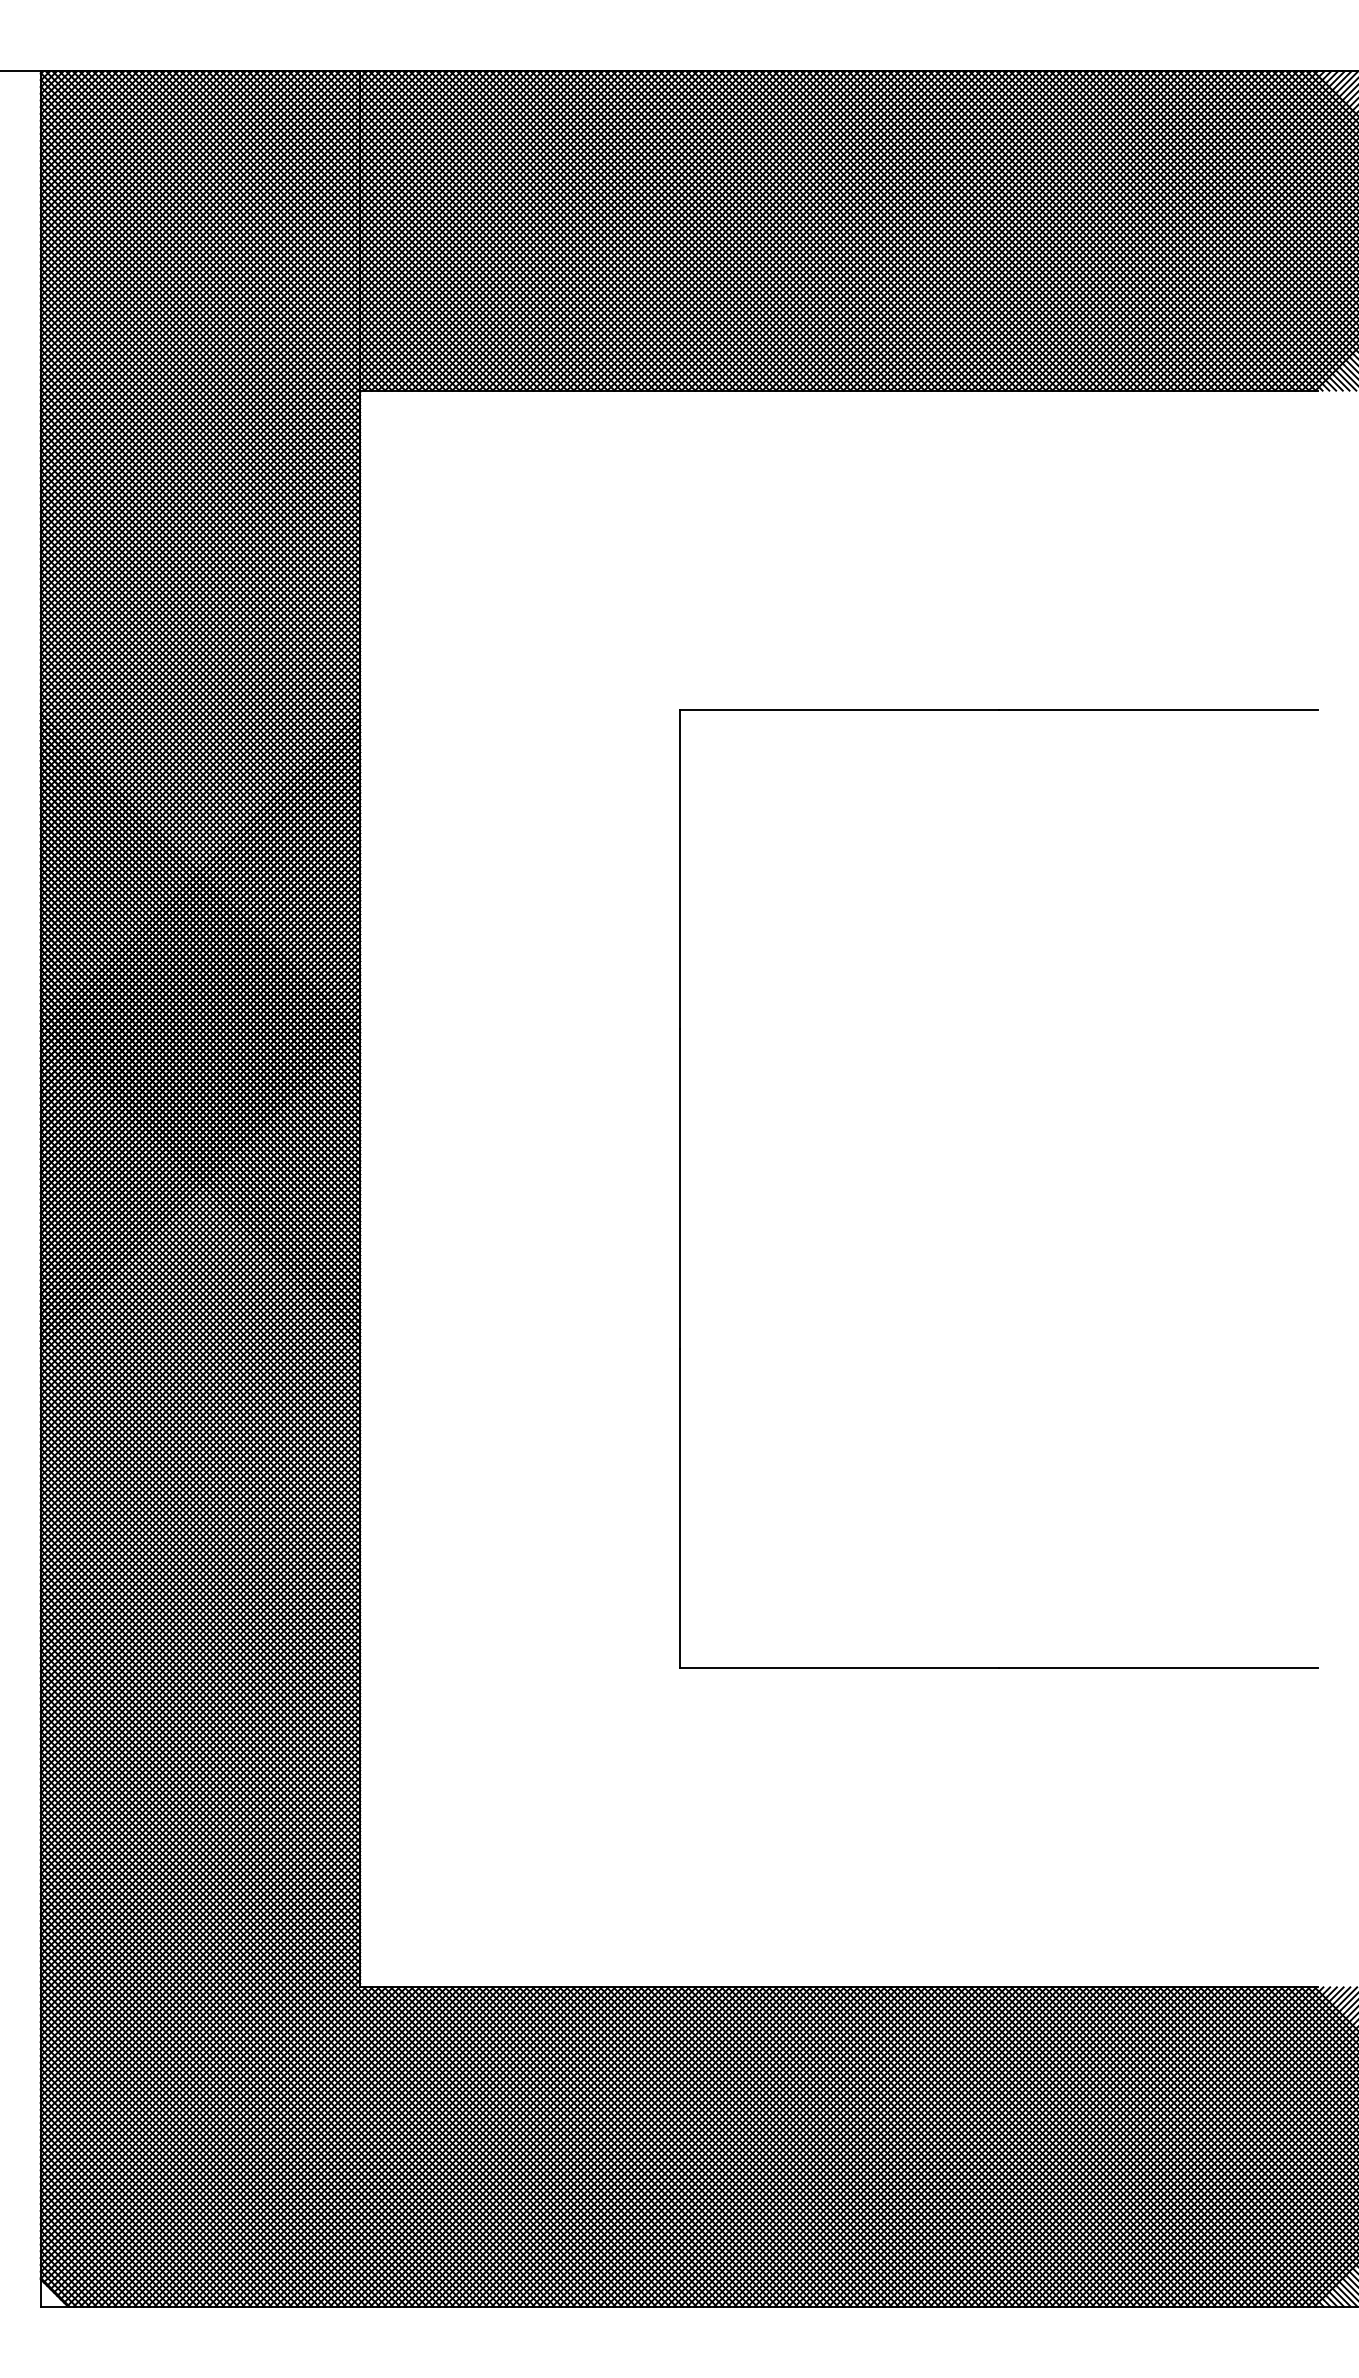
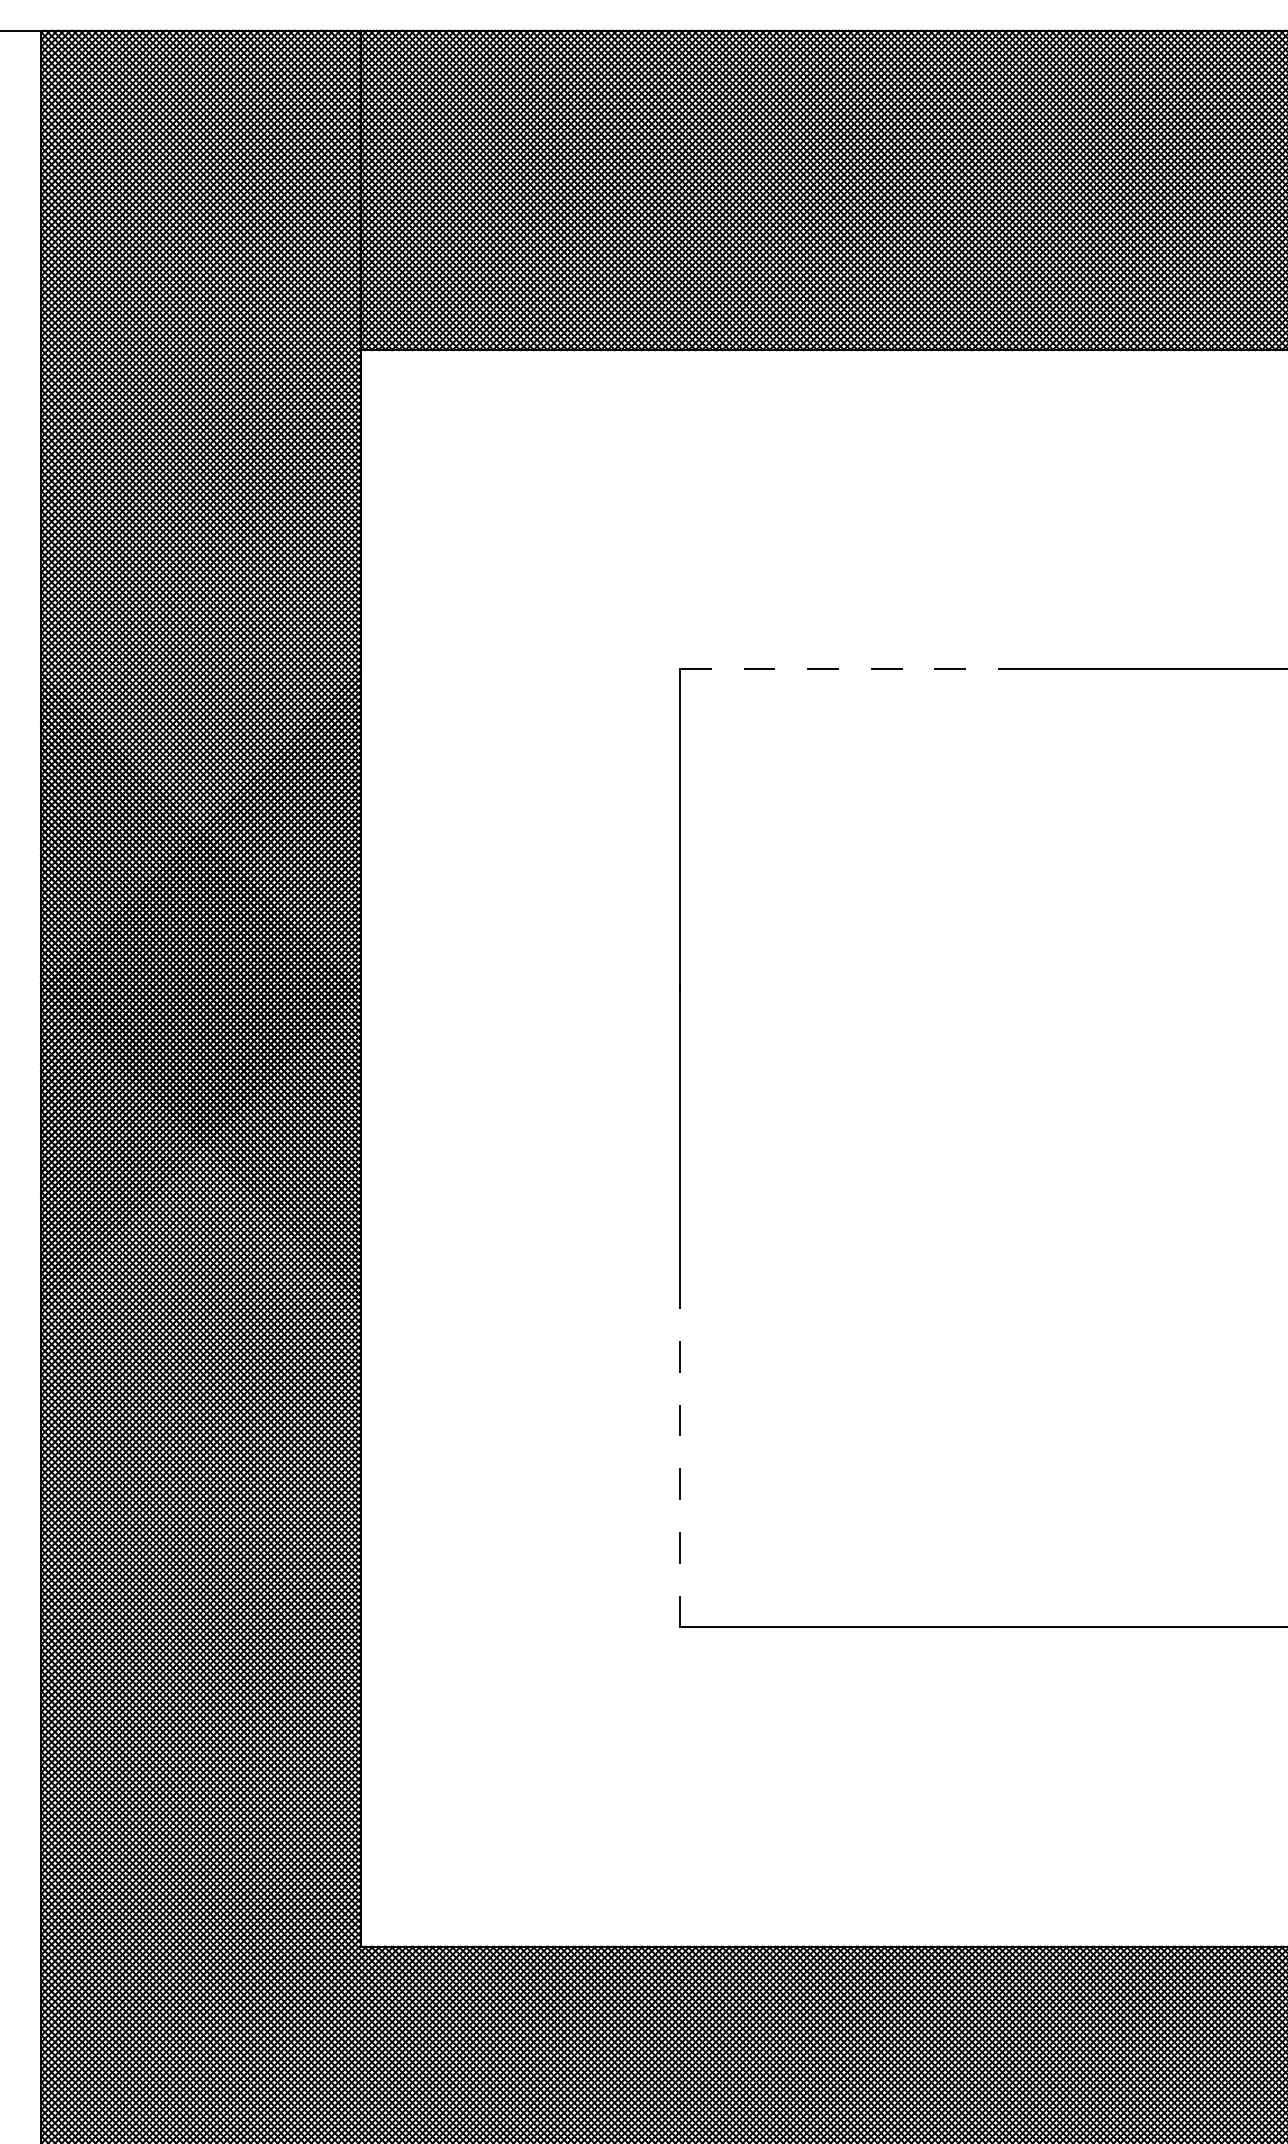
line: (839, 709) -> (839, 668), solid -> dashed
line: (679, 1508) -> (679, 1467), solid -> dashed

